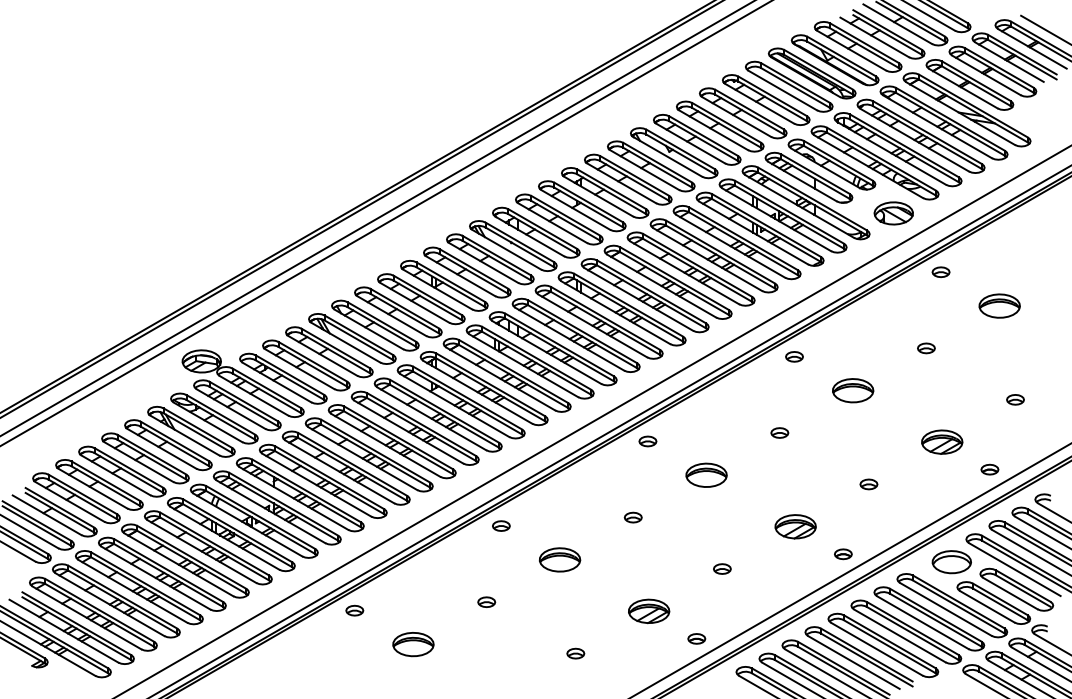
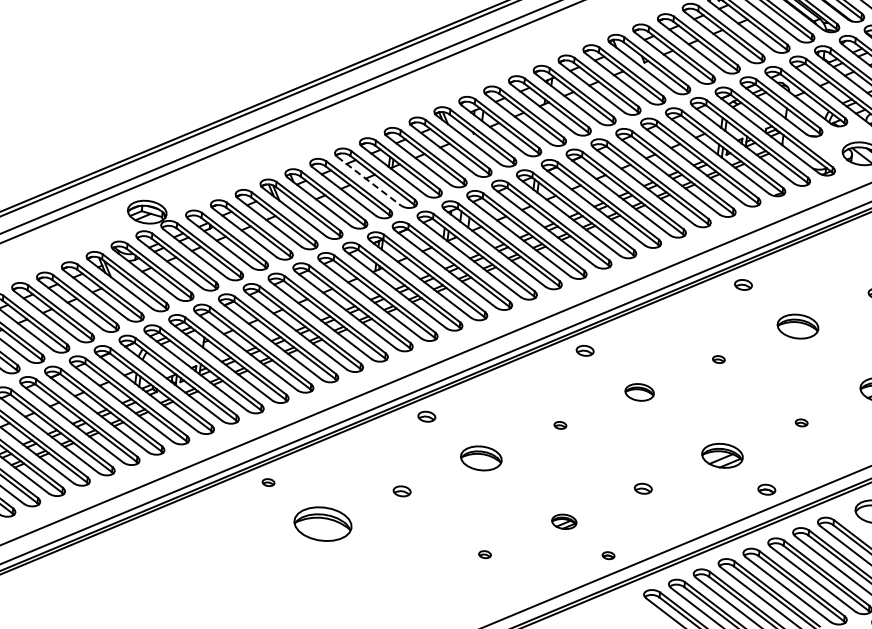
line: (414, 302) -> (368, 180), solid -> dashed
part: (779, 432) -> (718, 359), size x0.7
part: (706, 474) -> (639, 391), size x0.7
part: (868, 484) -> (801, 422), size x0.7
part: (632, 517) -> (559, 425), size x0.7
part: (354, 610) -> (268, 482), size x0.7
part: (649, 611) -> (564, 521), size x0.6
part: (696, 638) -> (608, 555), size x0.7
part: (413, 644) -> (323, 524), size x1.4
part: (575, 653) -> (484, 554), size x0.7

